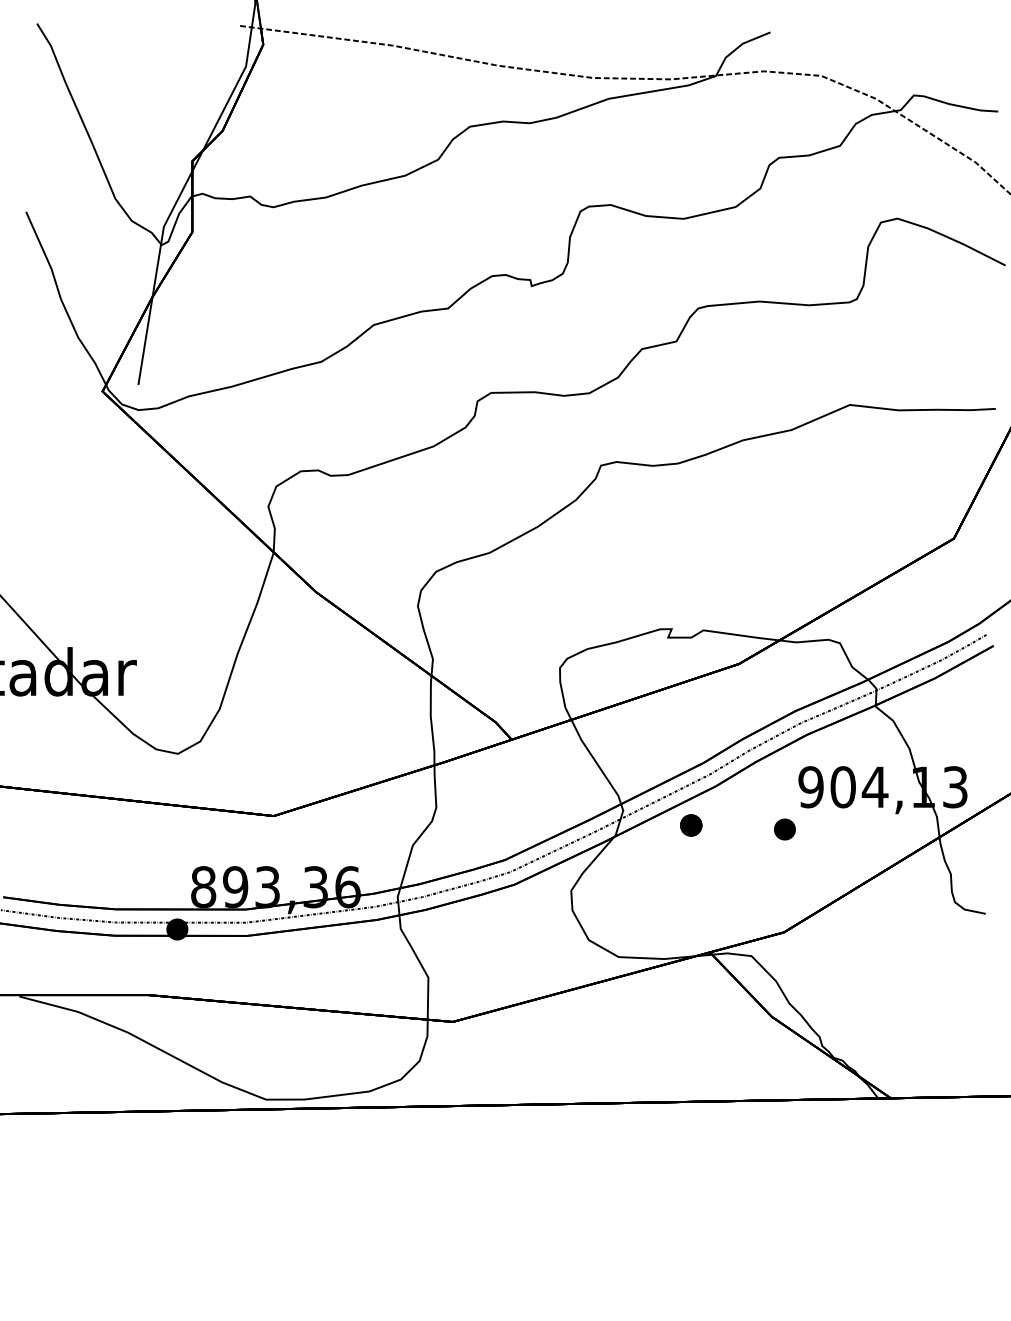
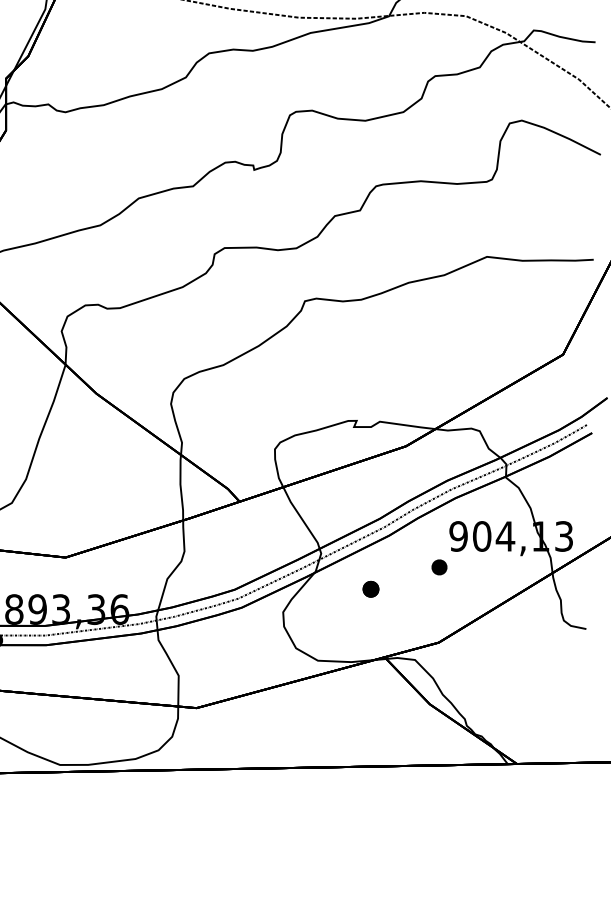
part: (691, 825) -> (371, 589), moved

